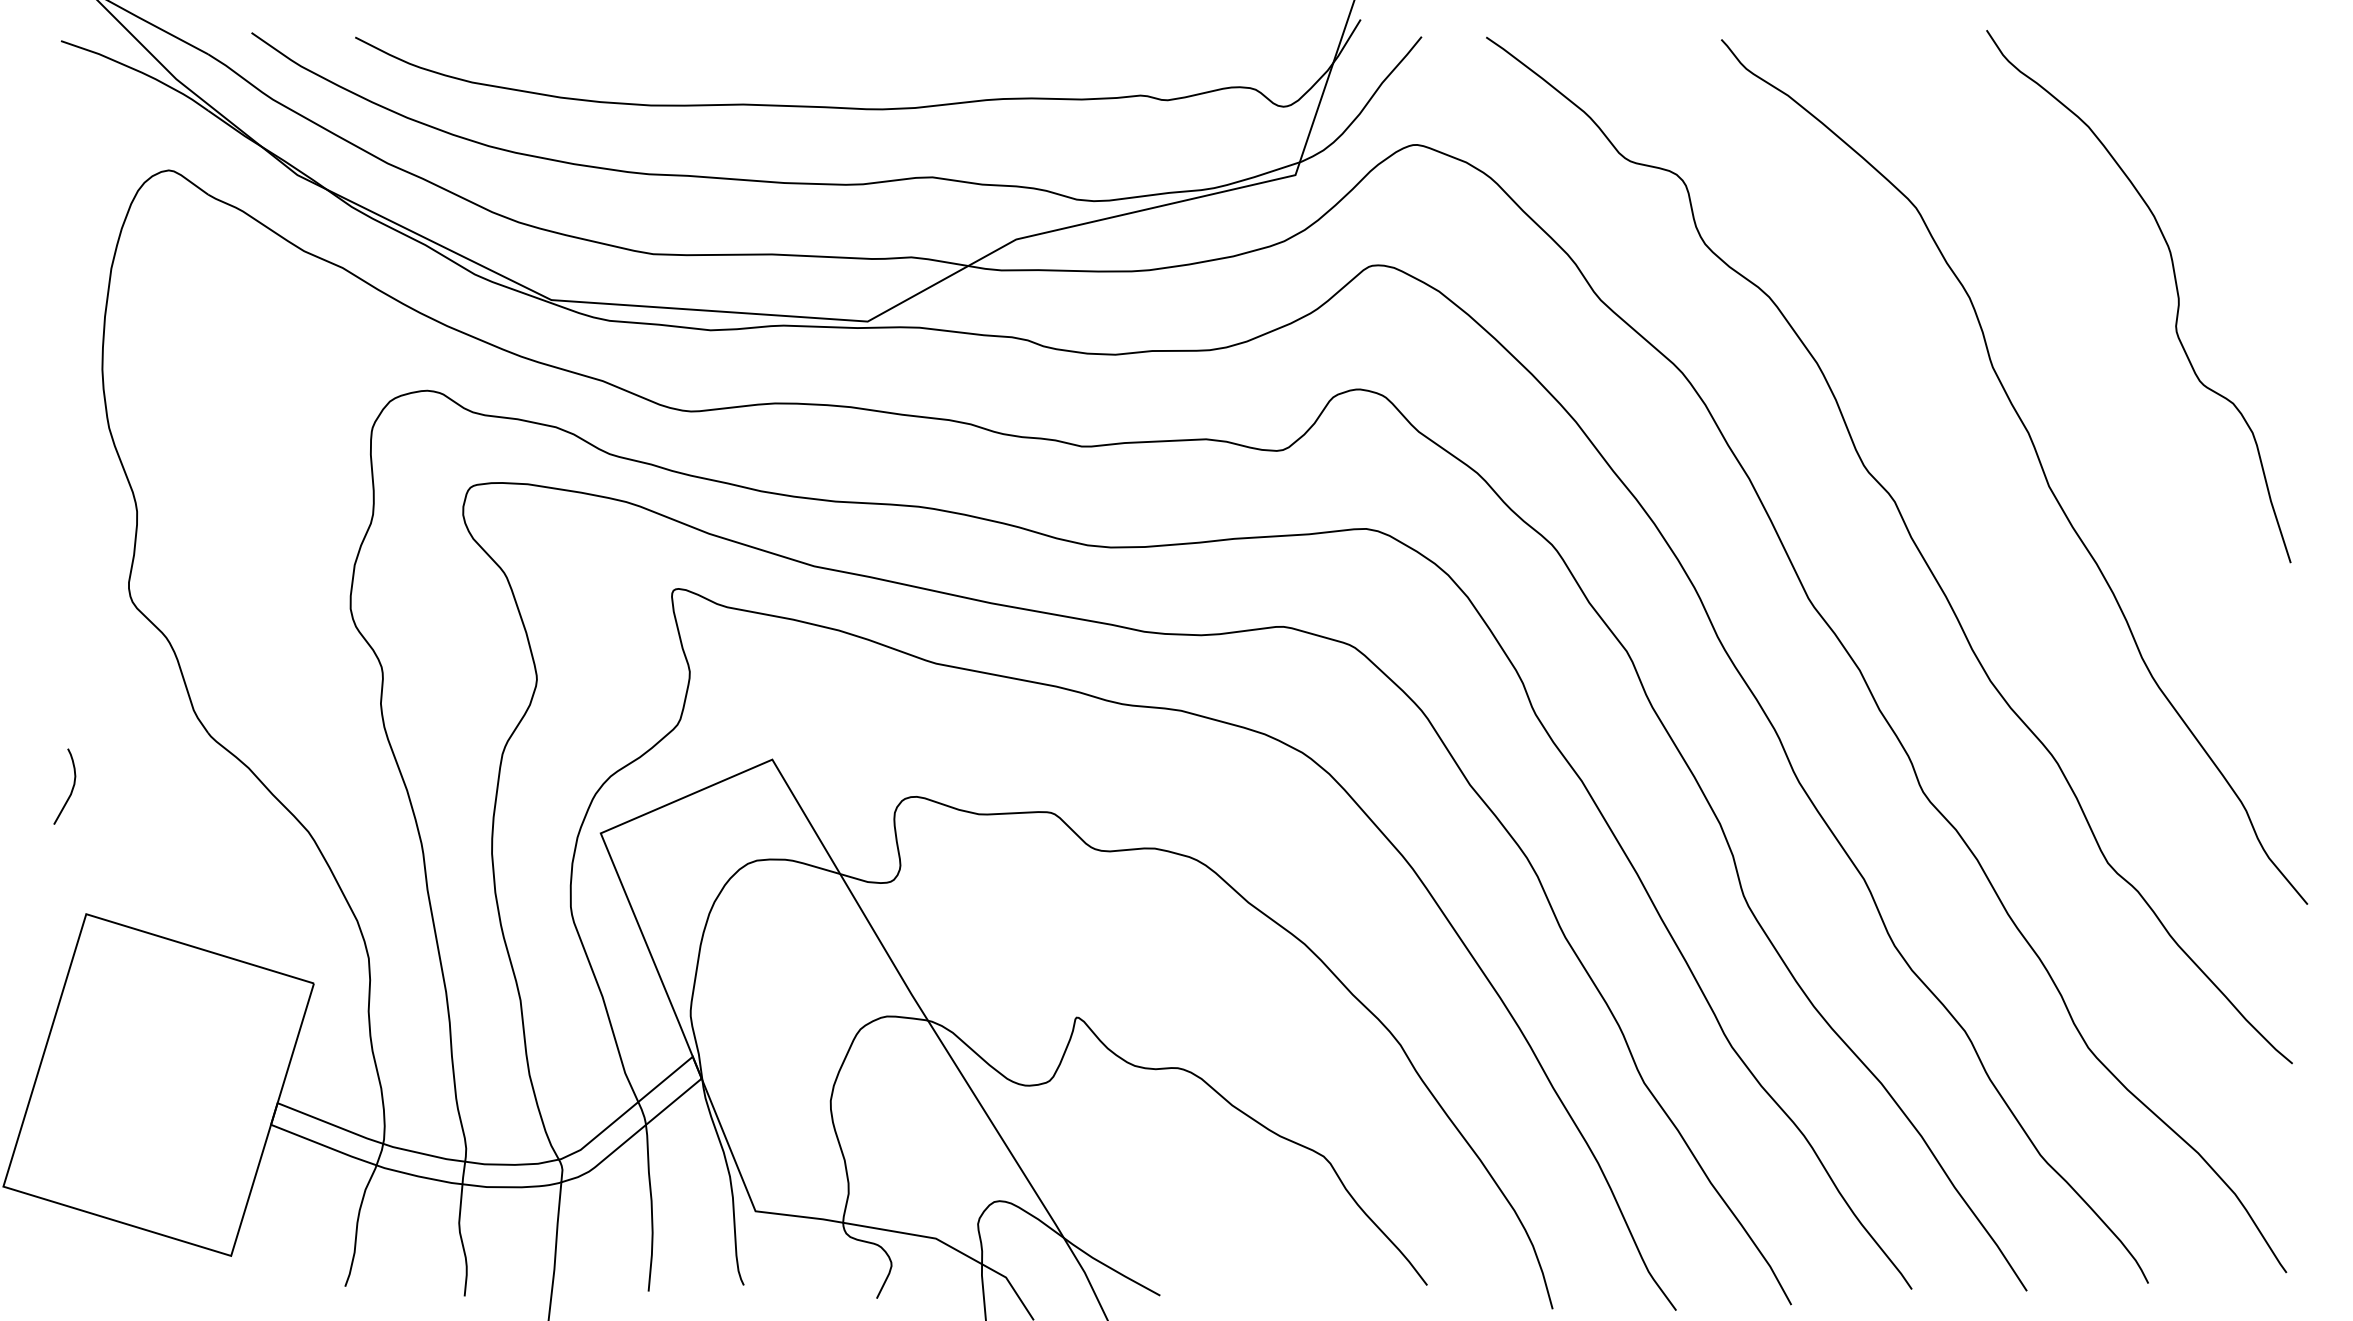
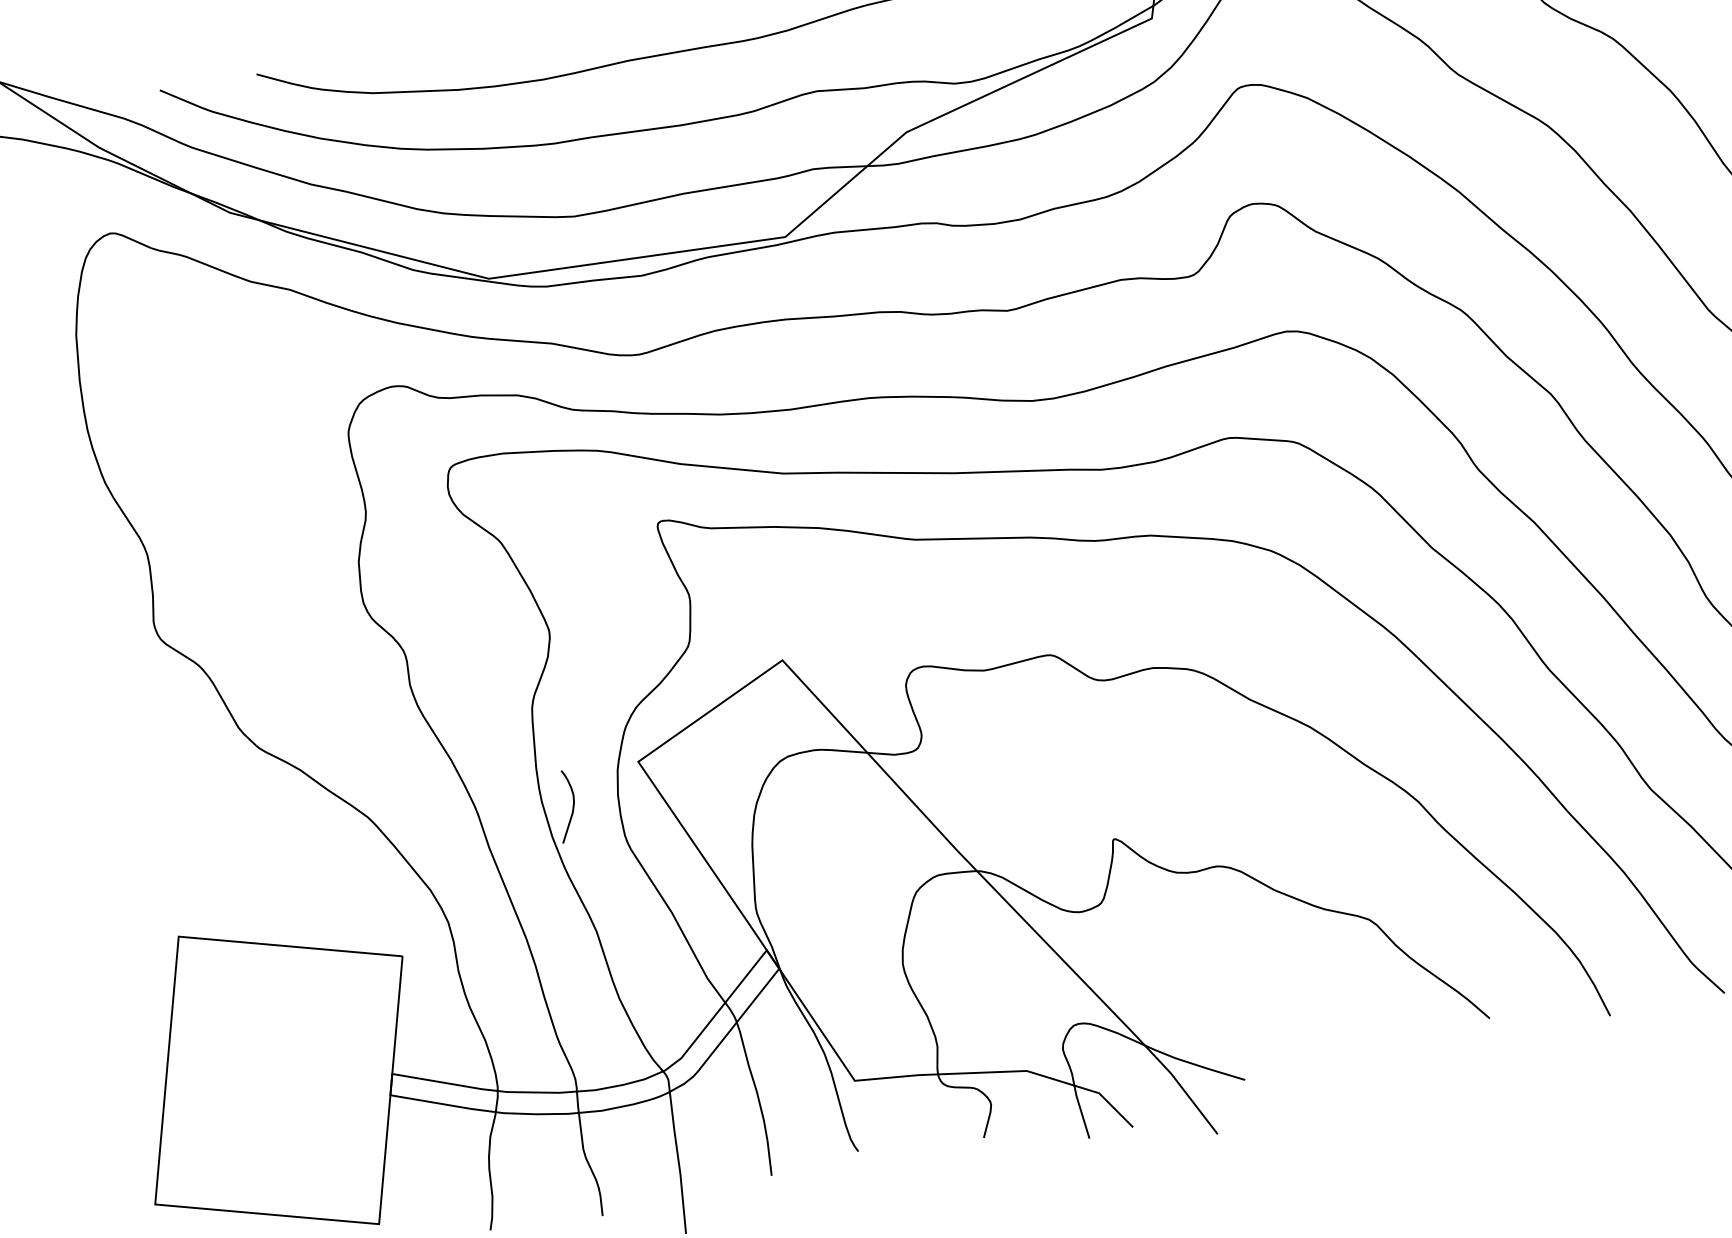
curve: (71, 789) -> (572, 807), moved

